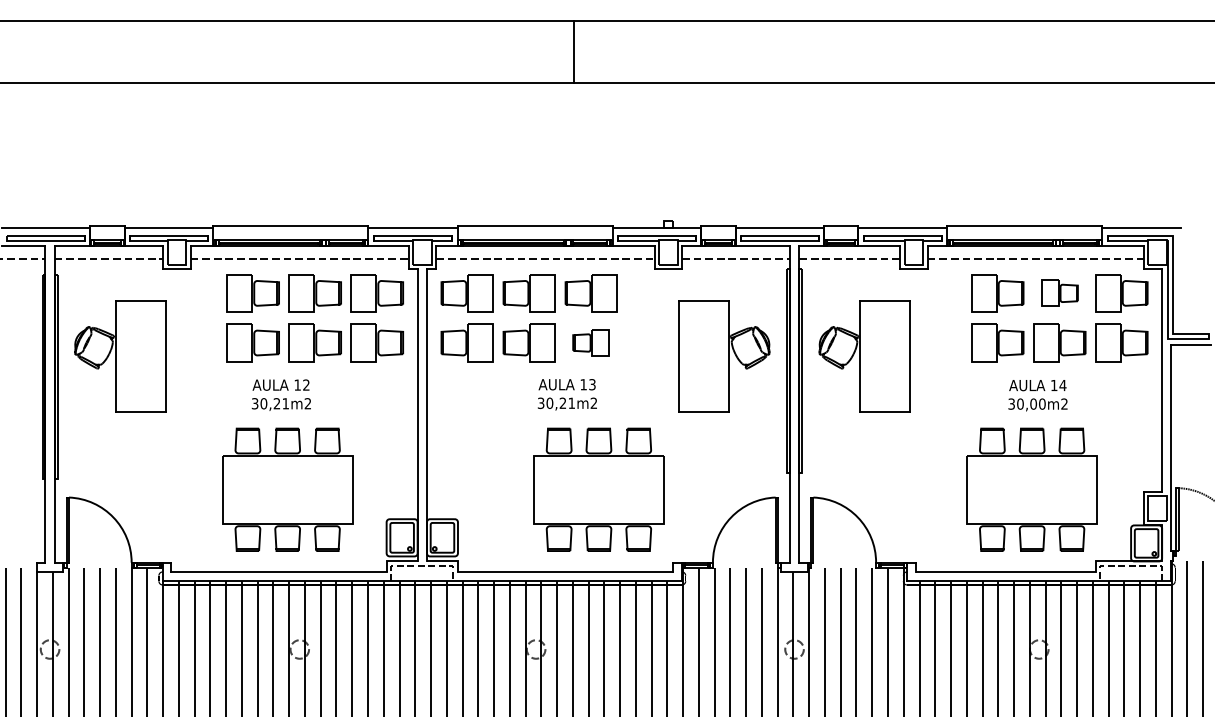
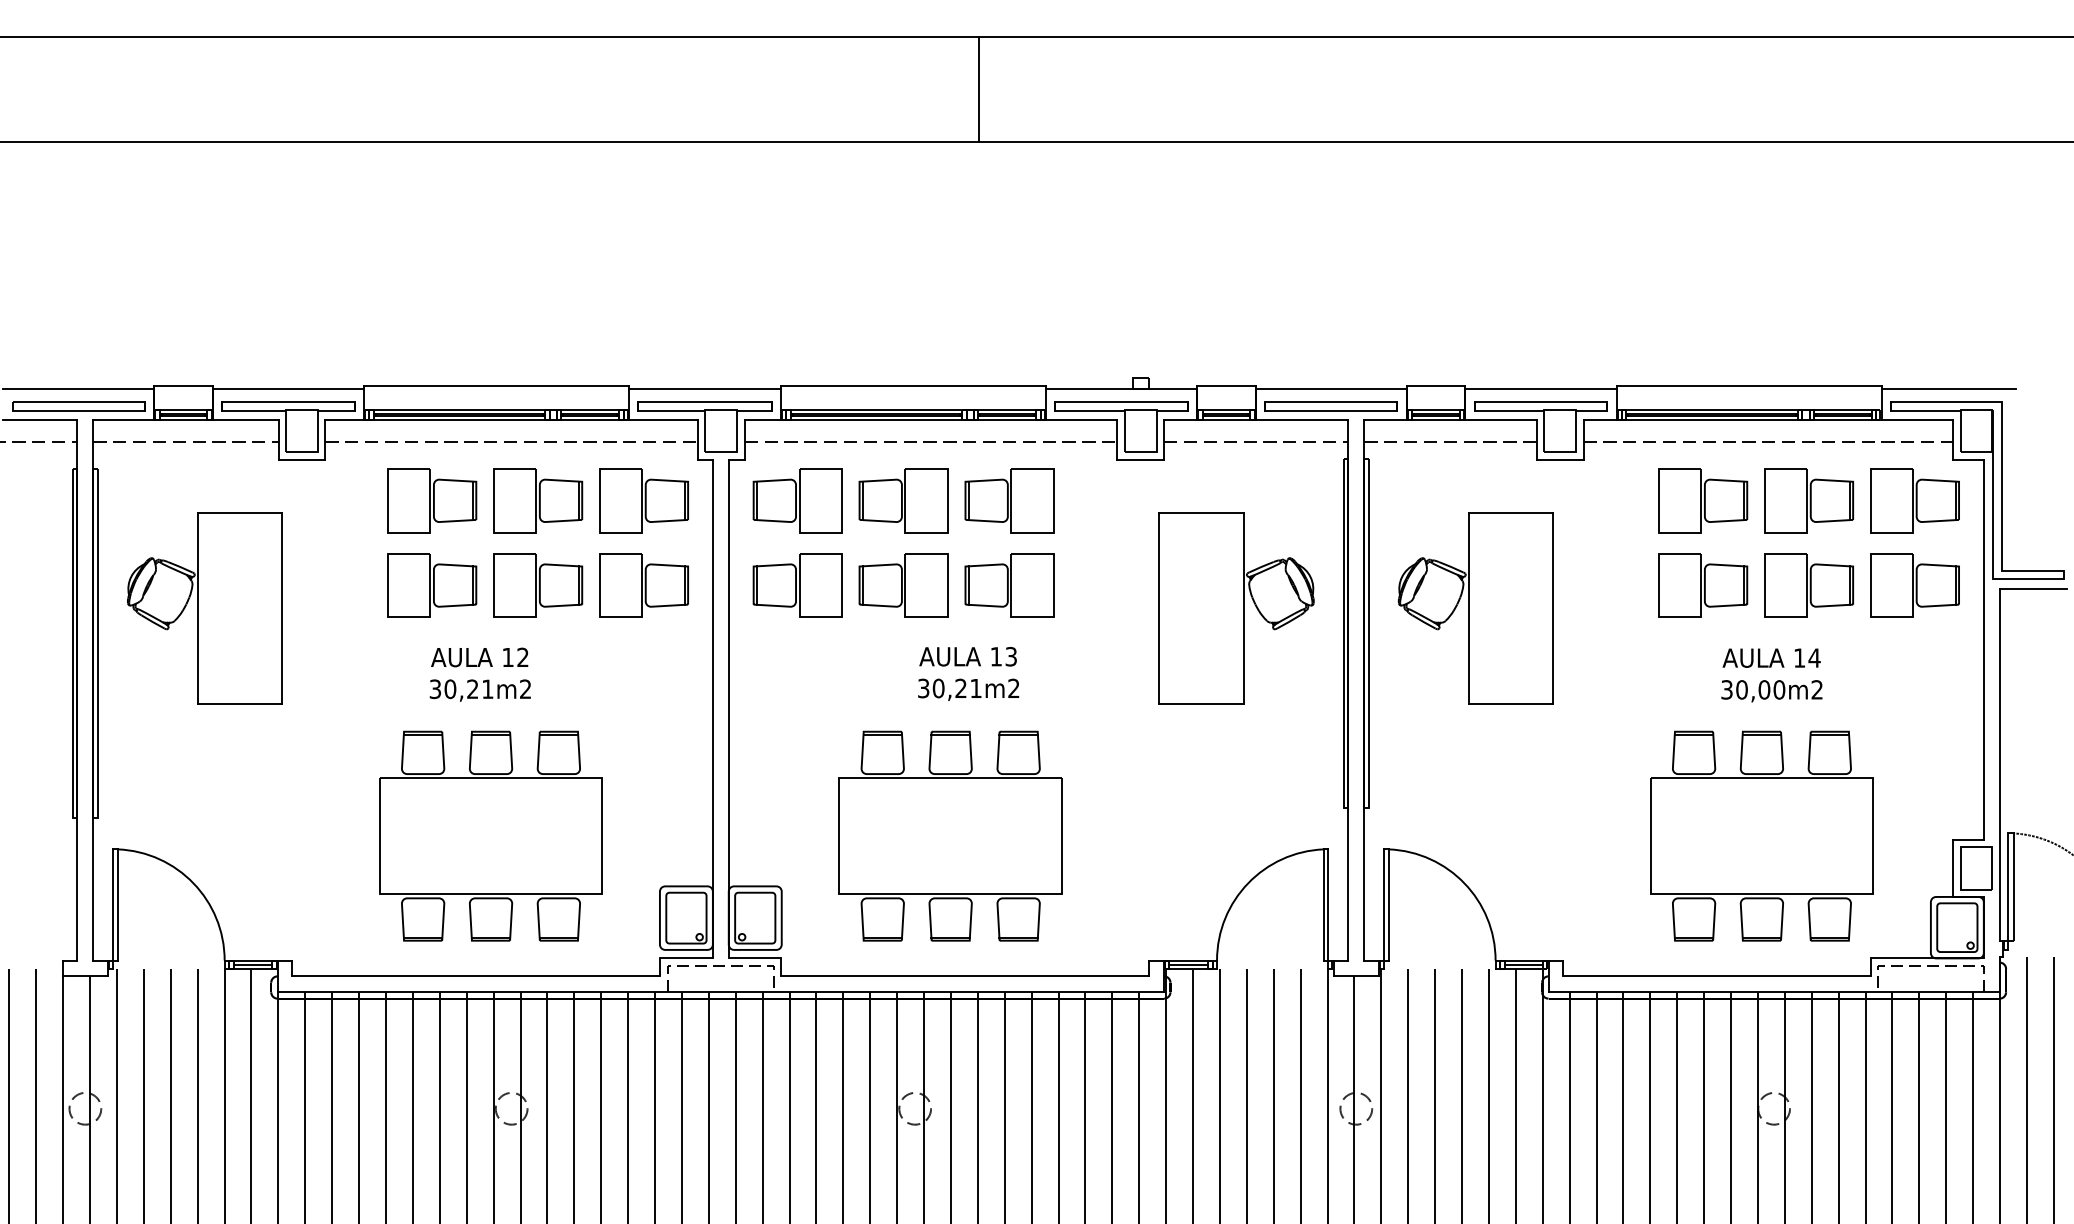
part: (1059, 293) -> (1808, 501), size x1.43
part: (590, 342) -> (1007, 584), size x1.43
part: (598, 489) -> (949, 835), moved

